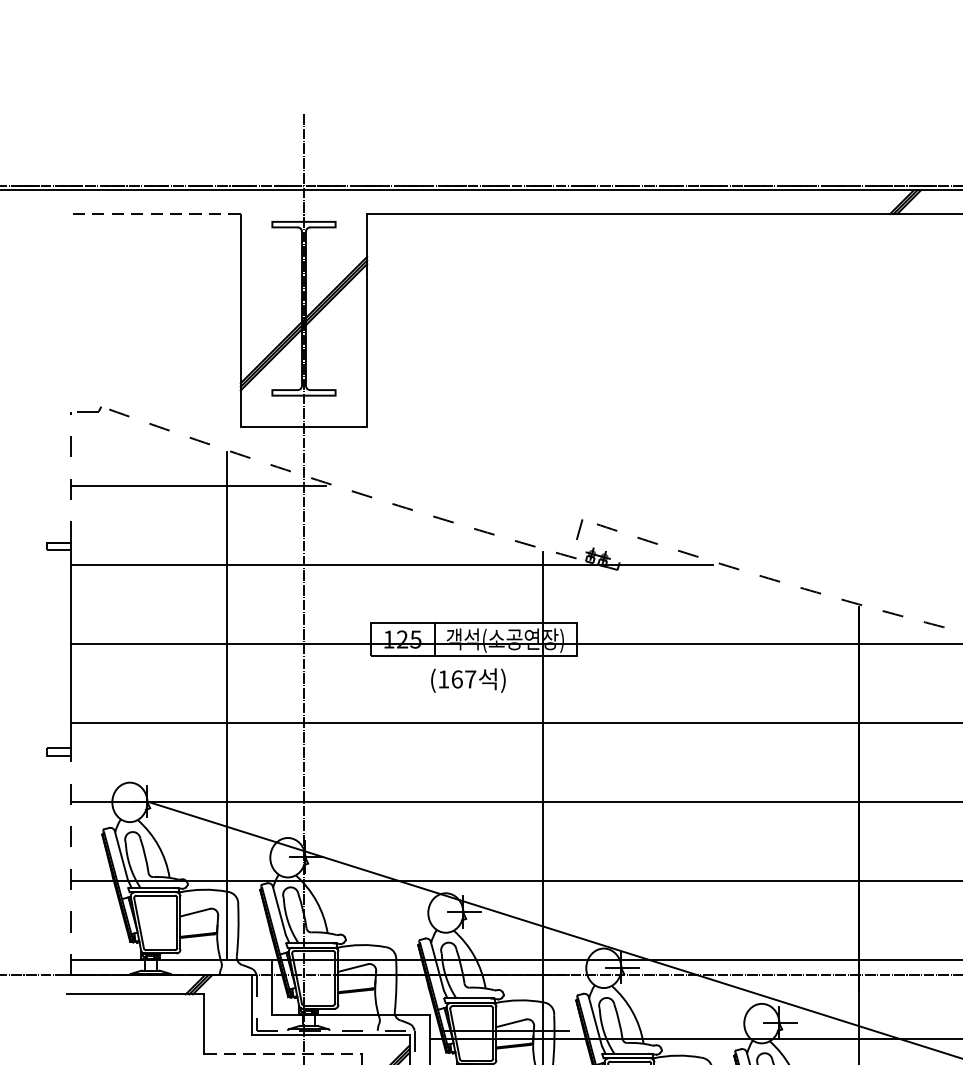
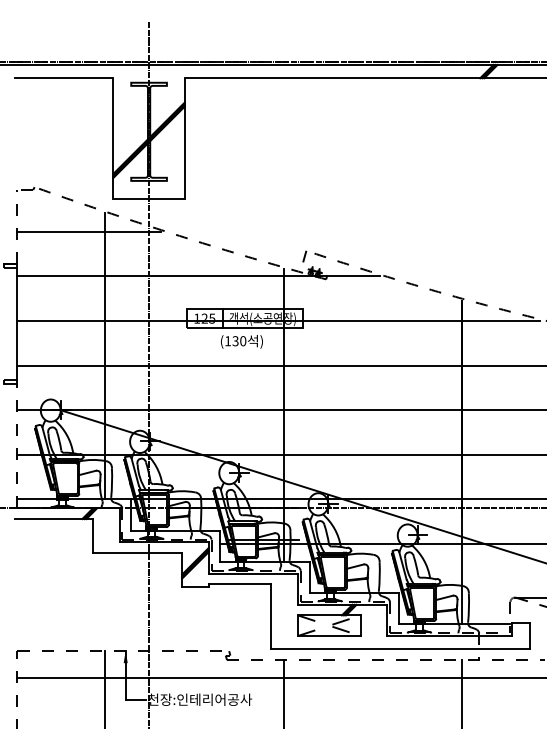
line: (152, 214) -> (63, 78), dashed -> solid
text: (464, 679) -> (239, 341), (167 -> (130
line: (283, 1055) -> (137, 553), dashed -> solid

